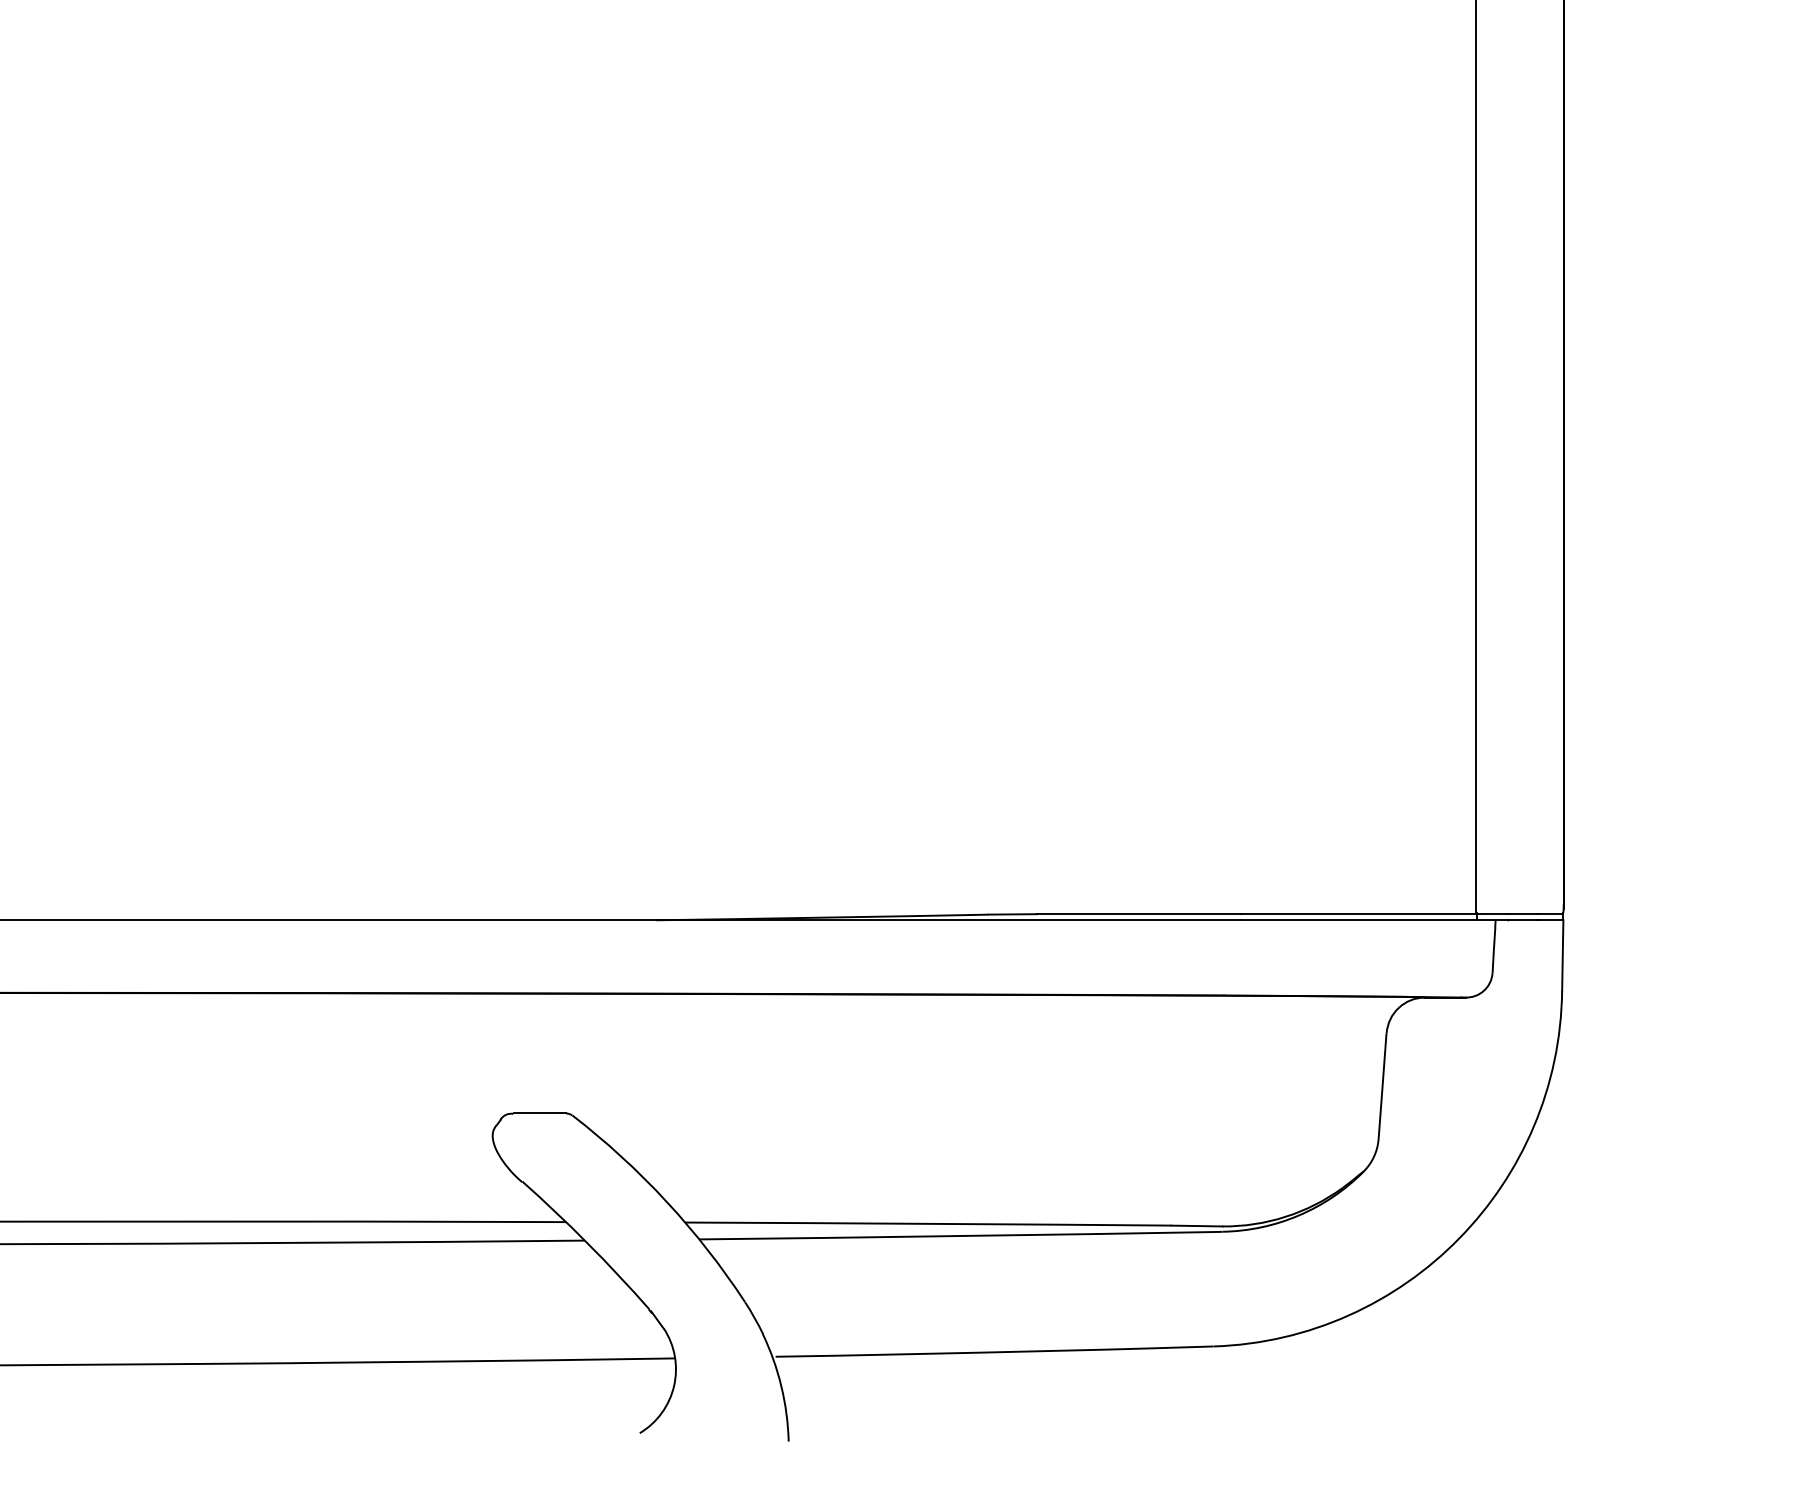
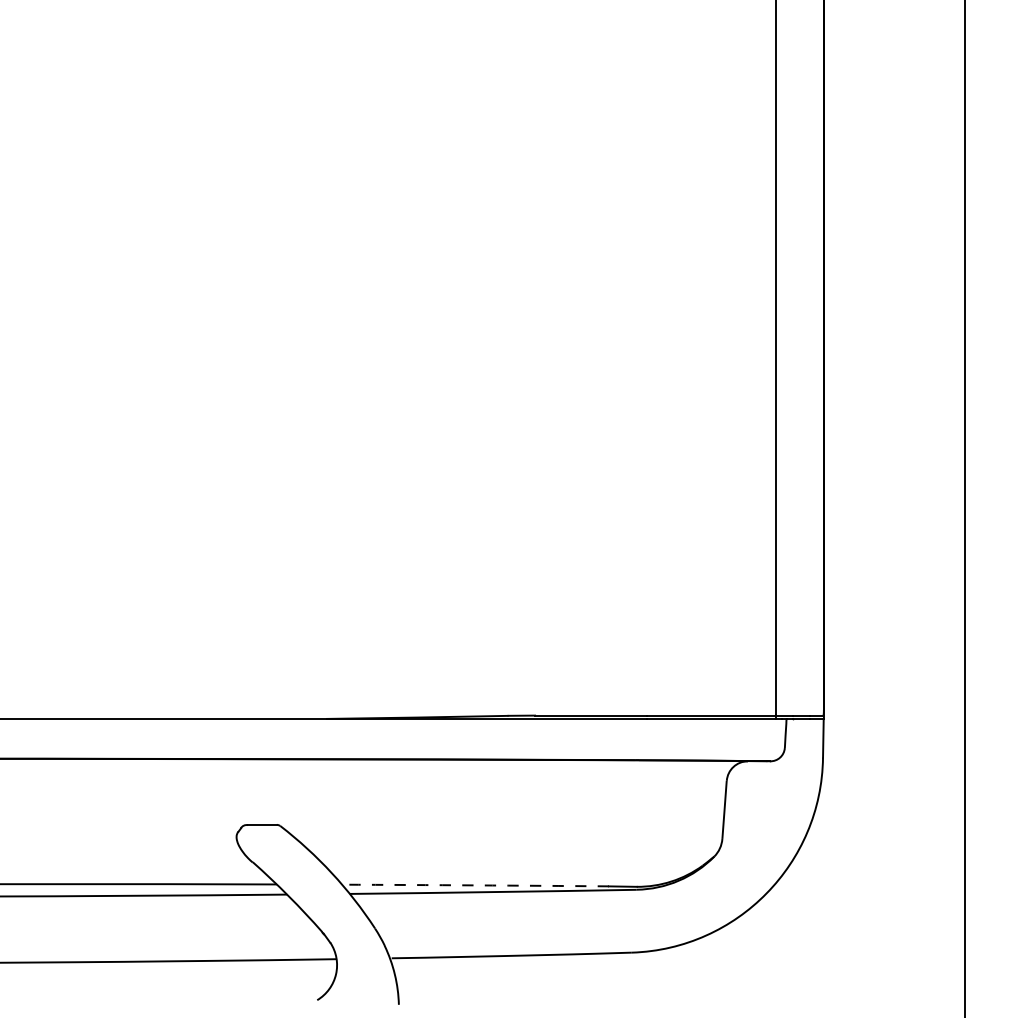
arc: (928, 1224) -> (475, 885), solid -> dashed

